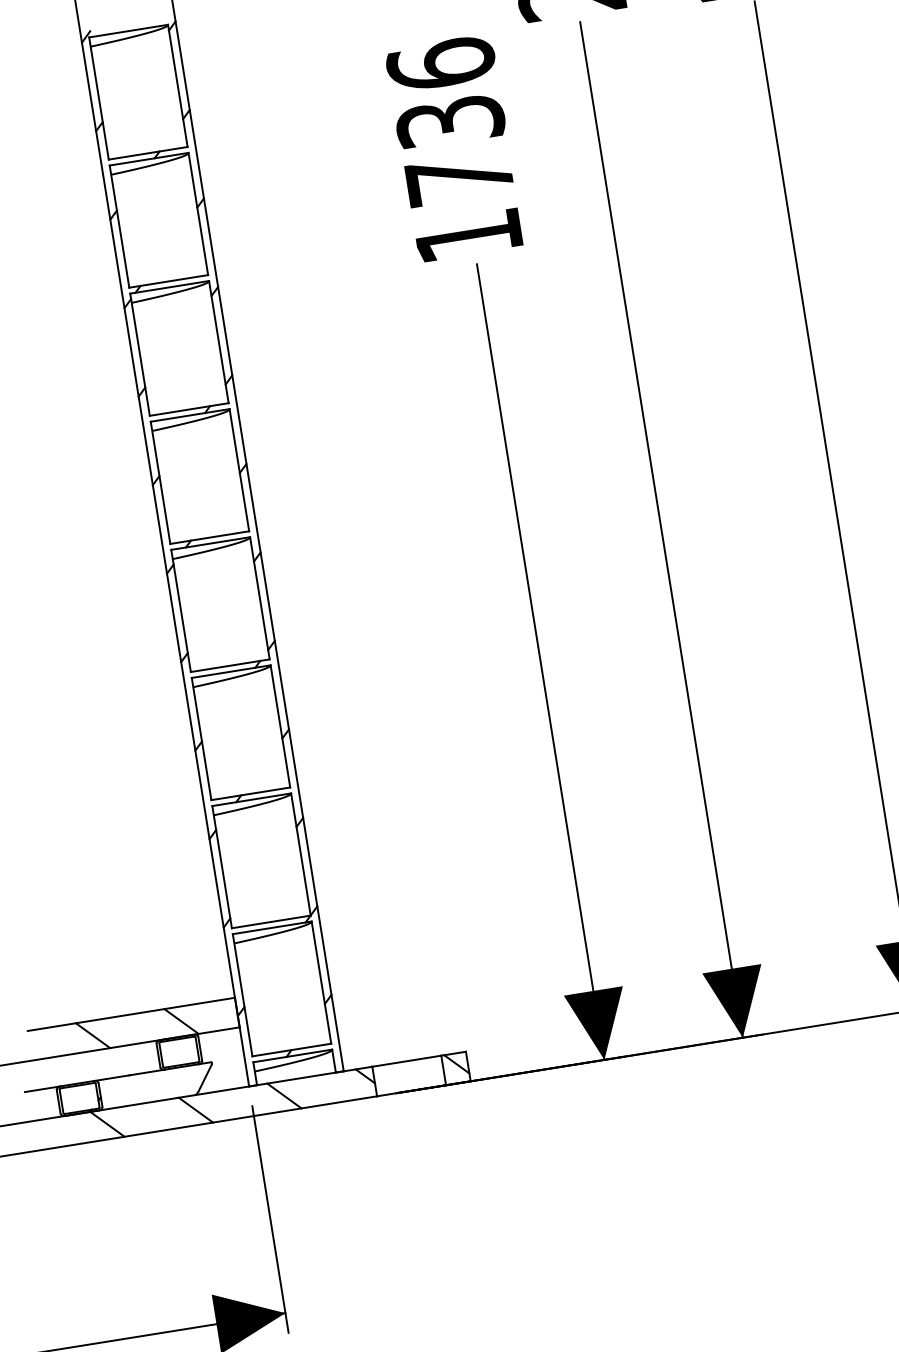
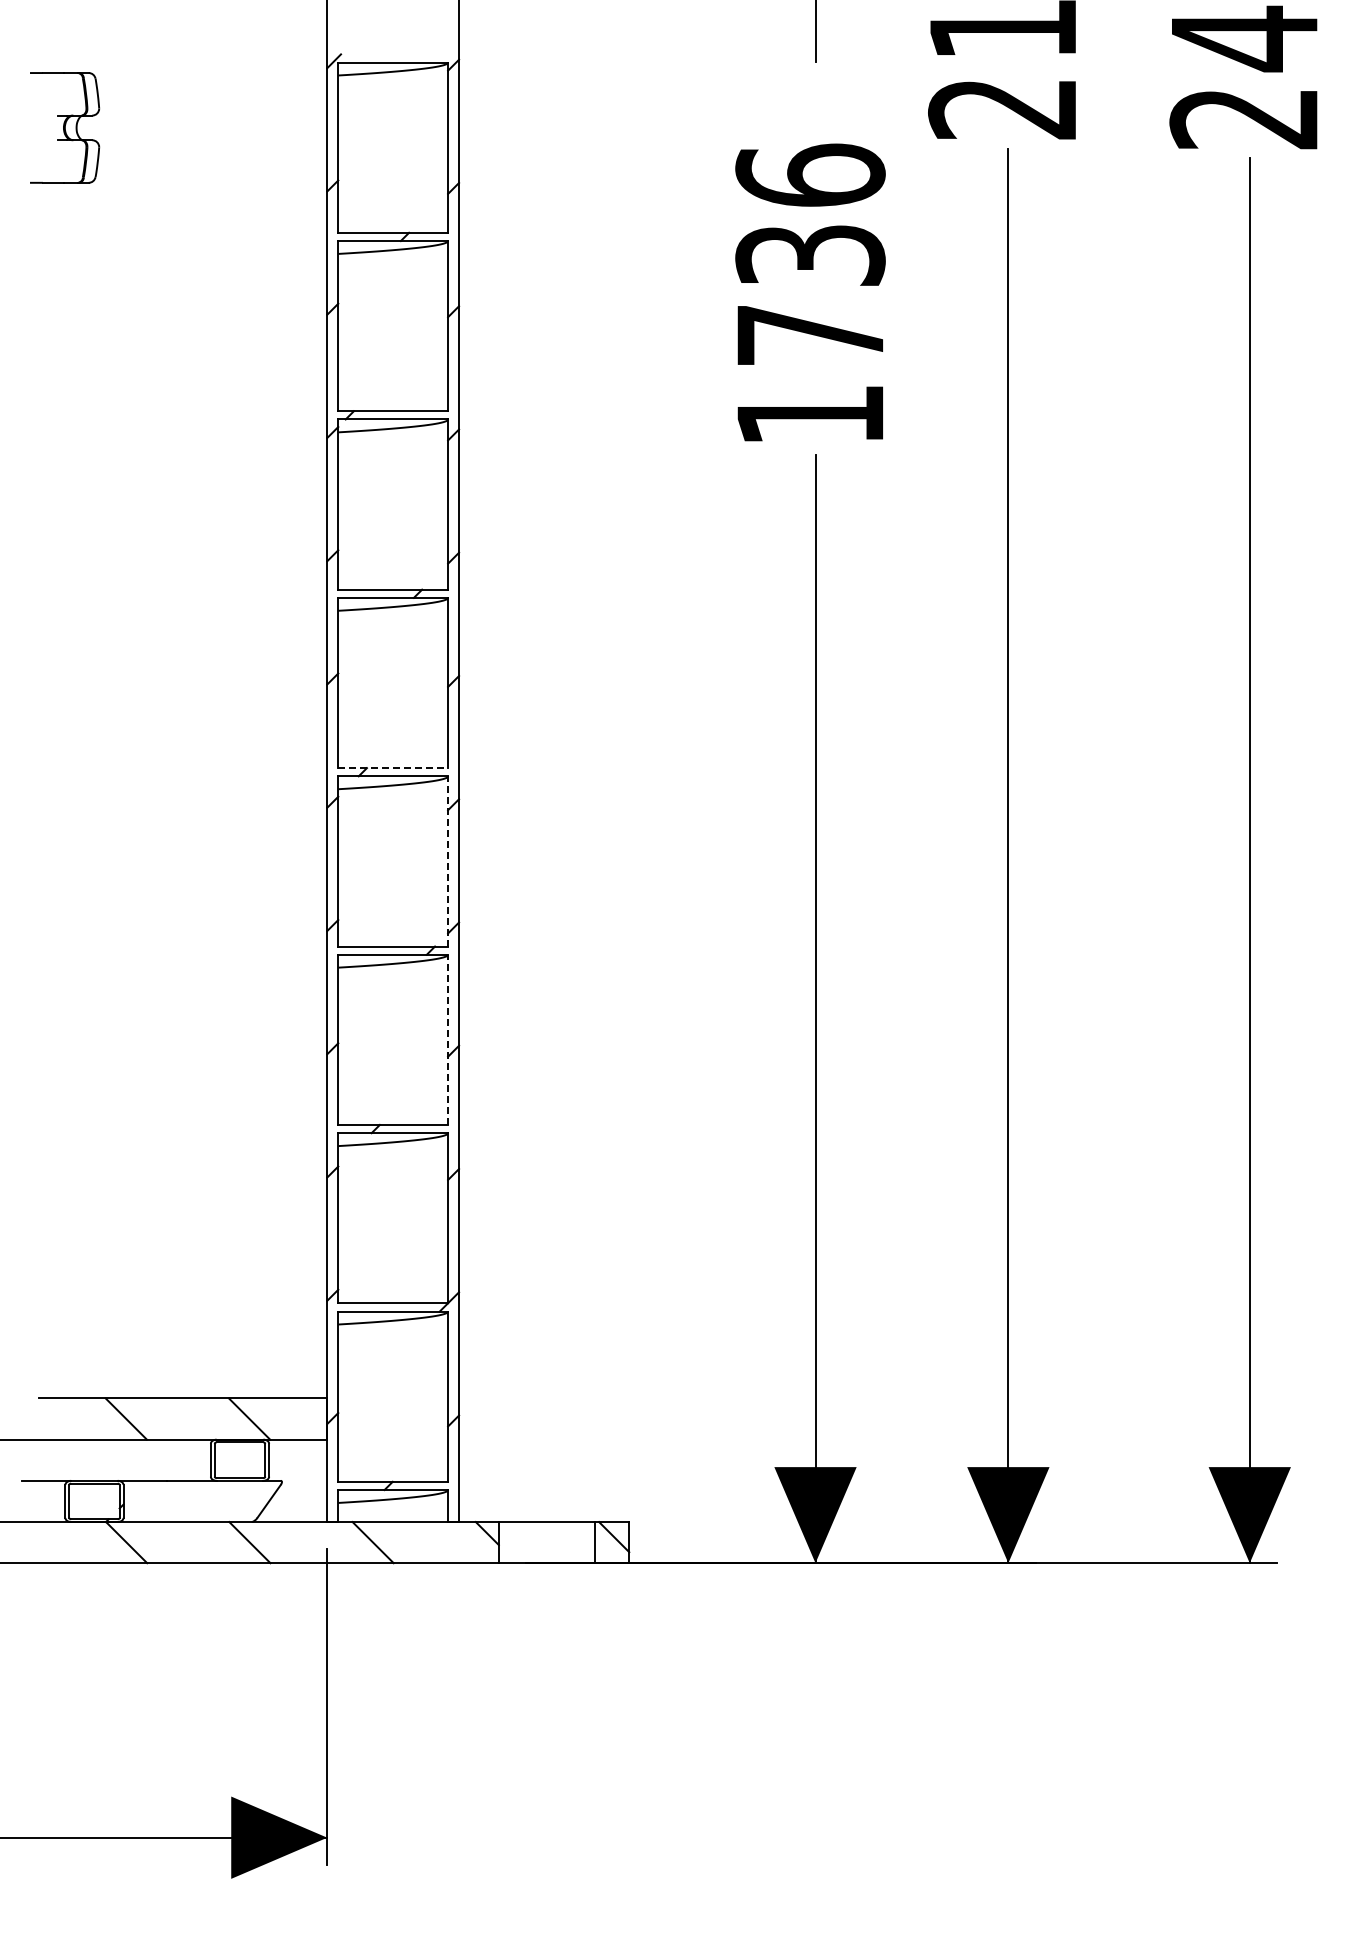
line: (210, 537) -> (393, 768), solid -> dashed
line: (260, 597) -> (448, 860), solid -> dashed
line: (280, 726) -> (448, 1039), solid -> dashed

